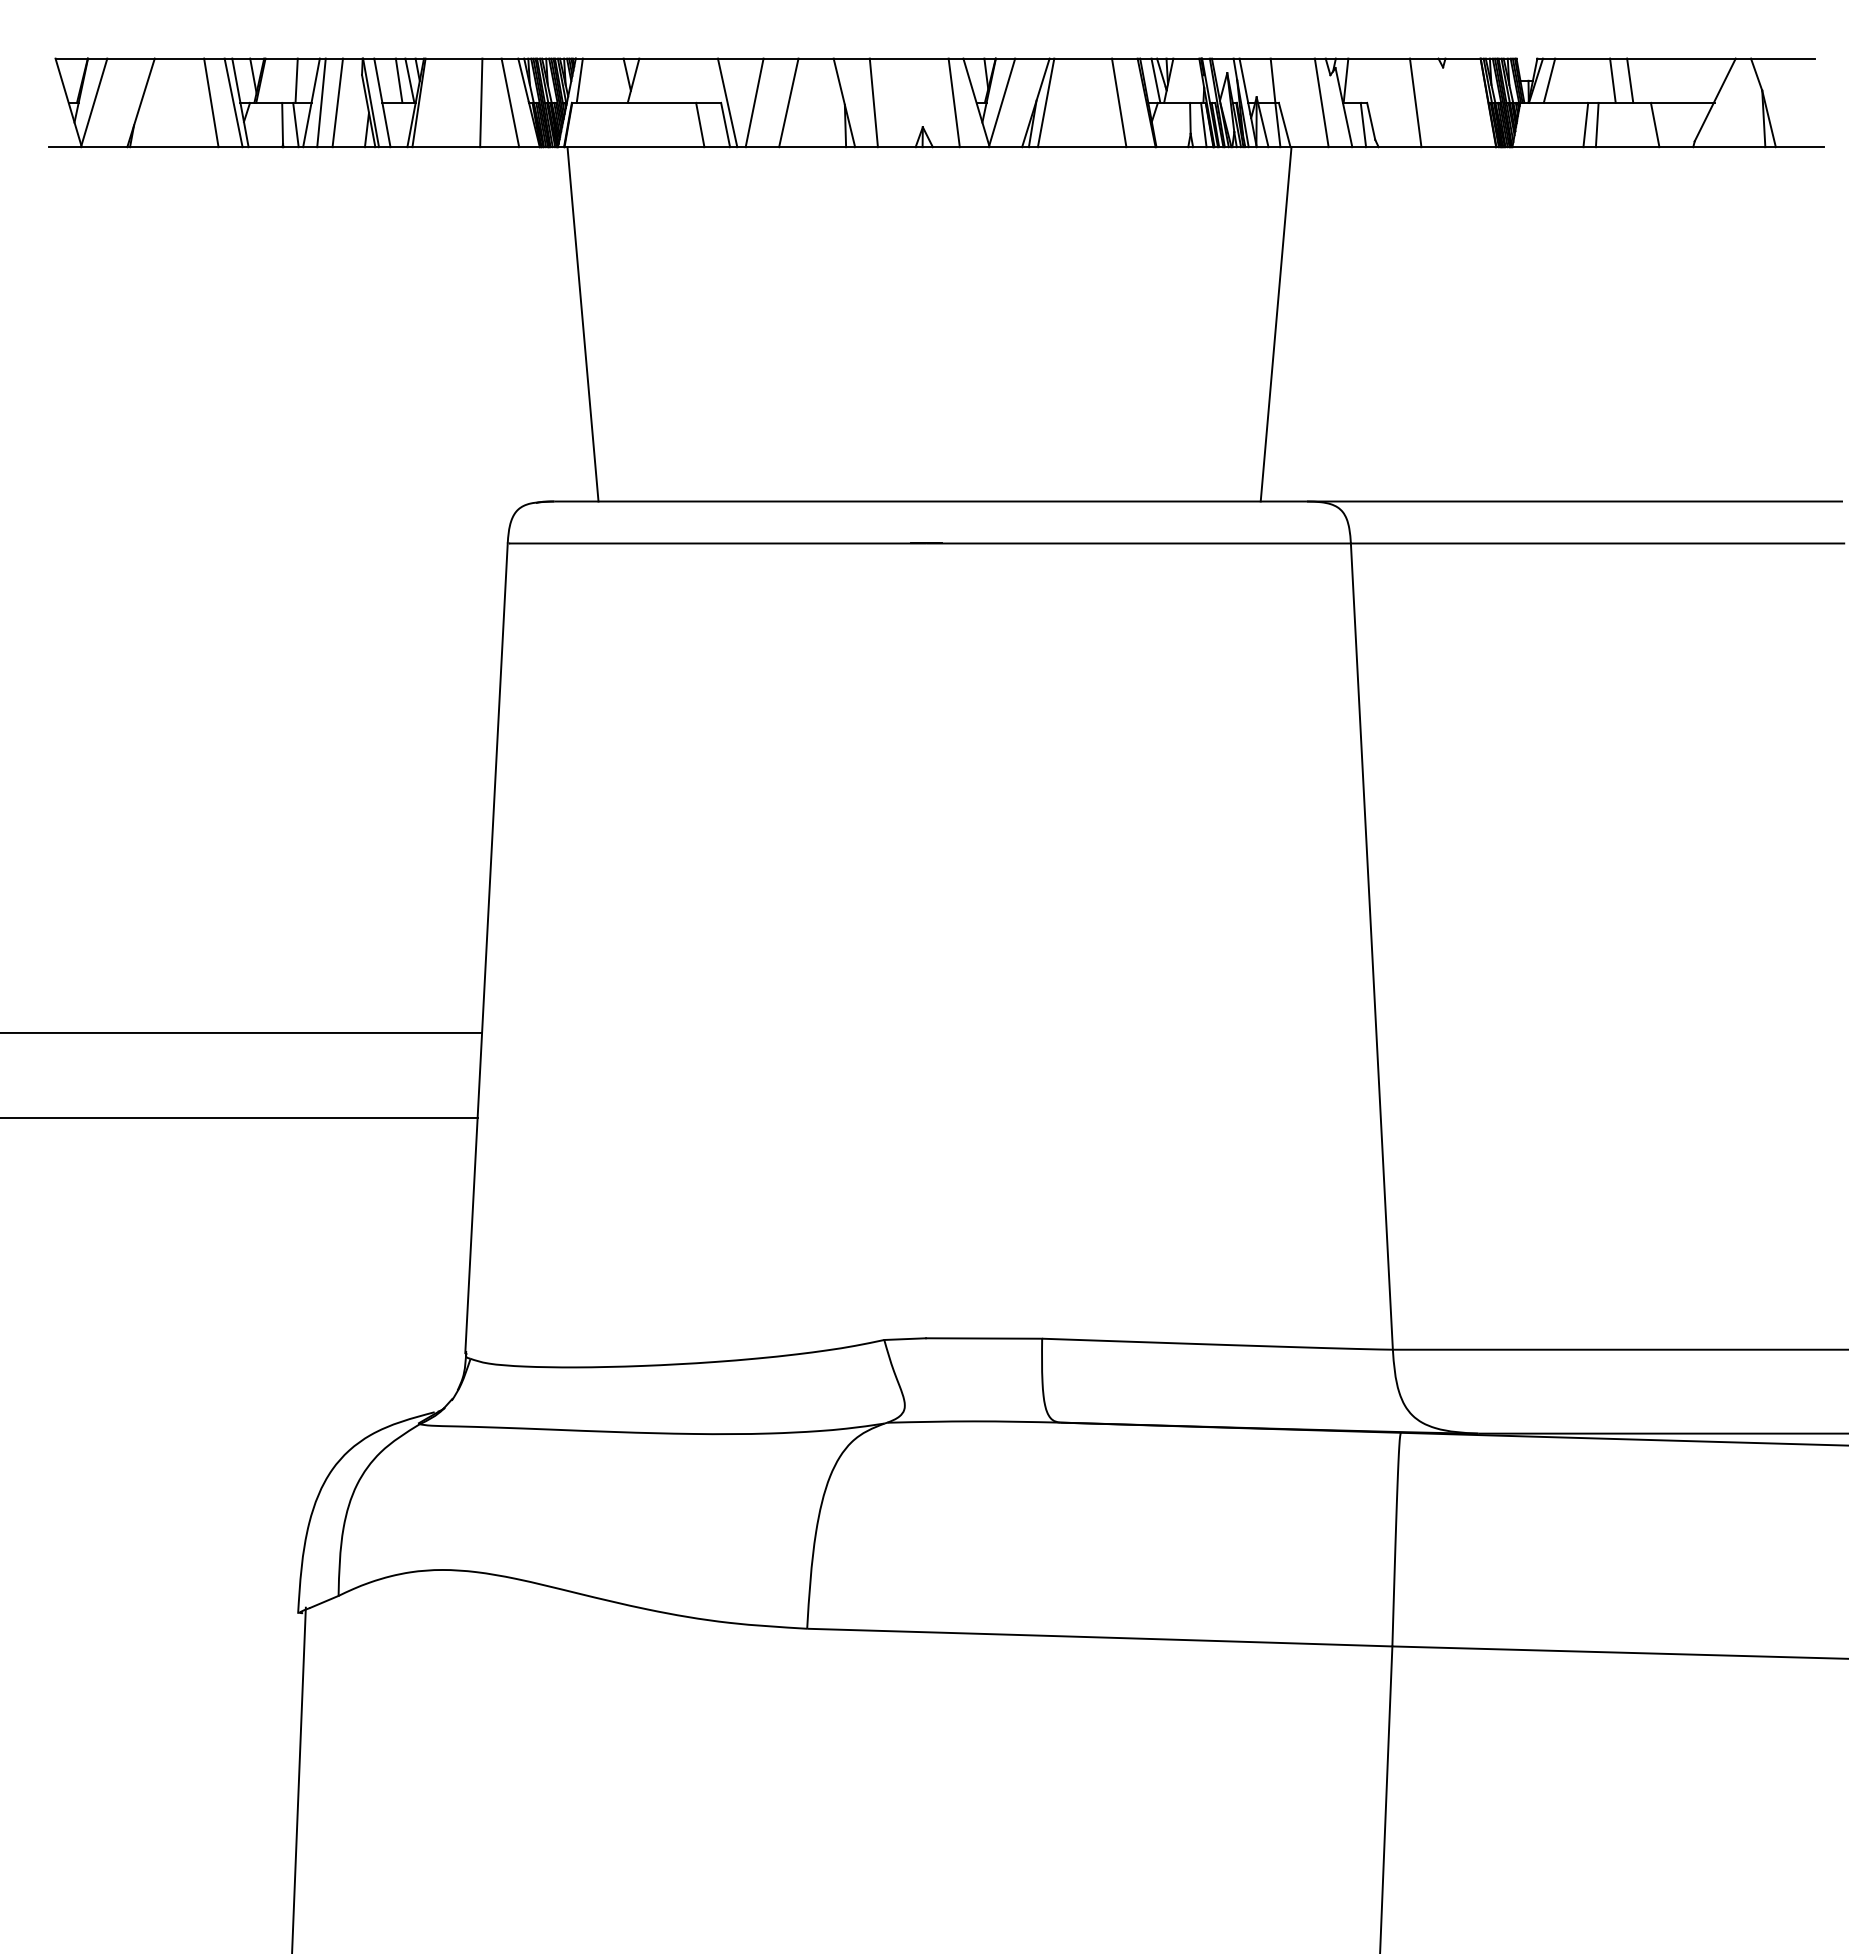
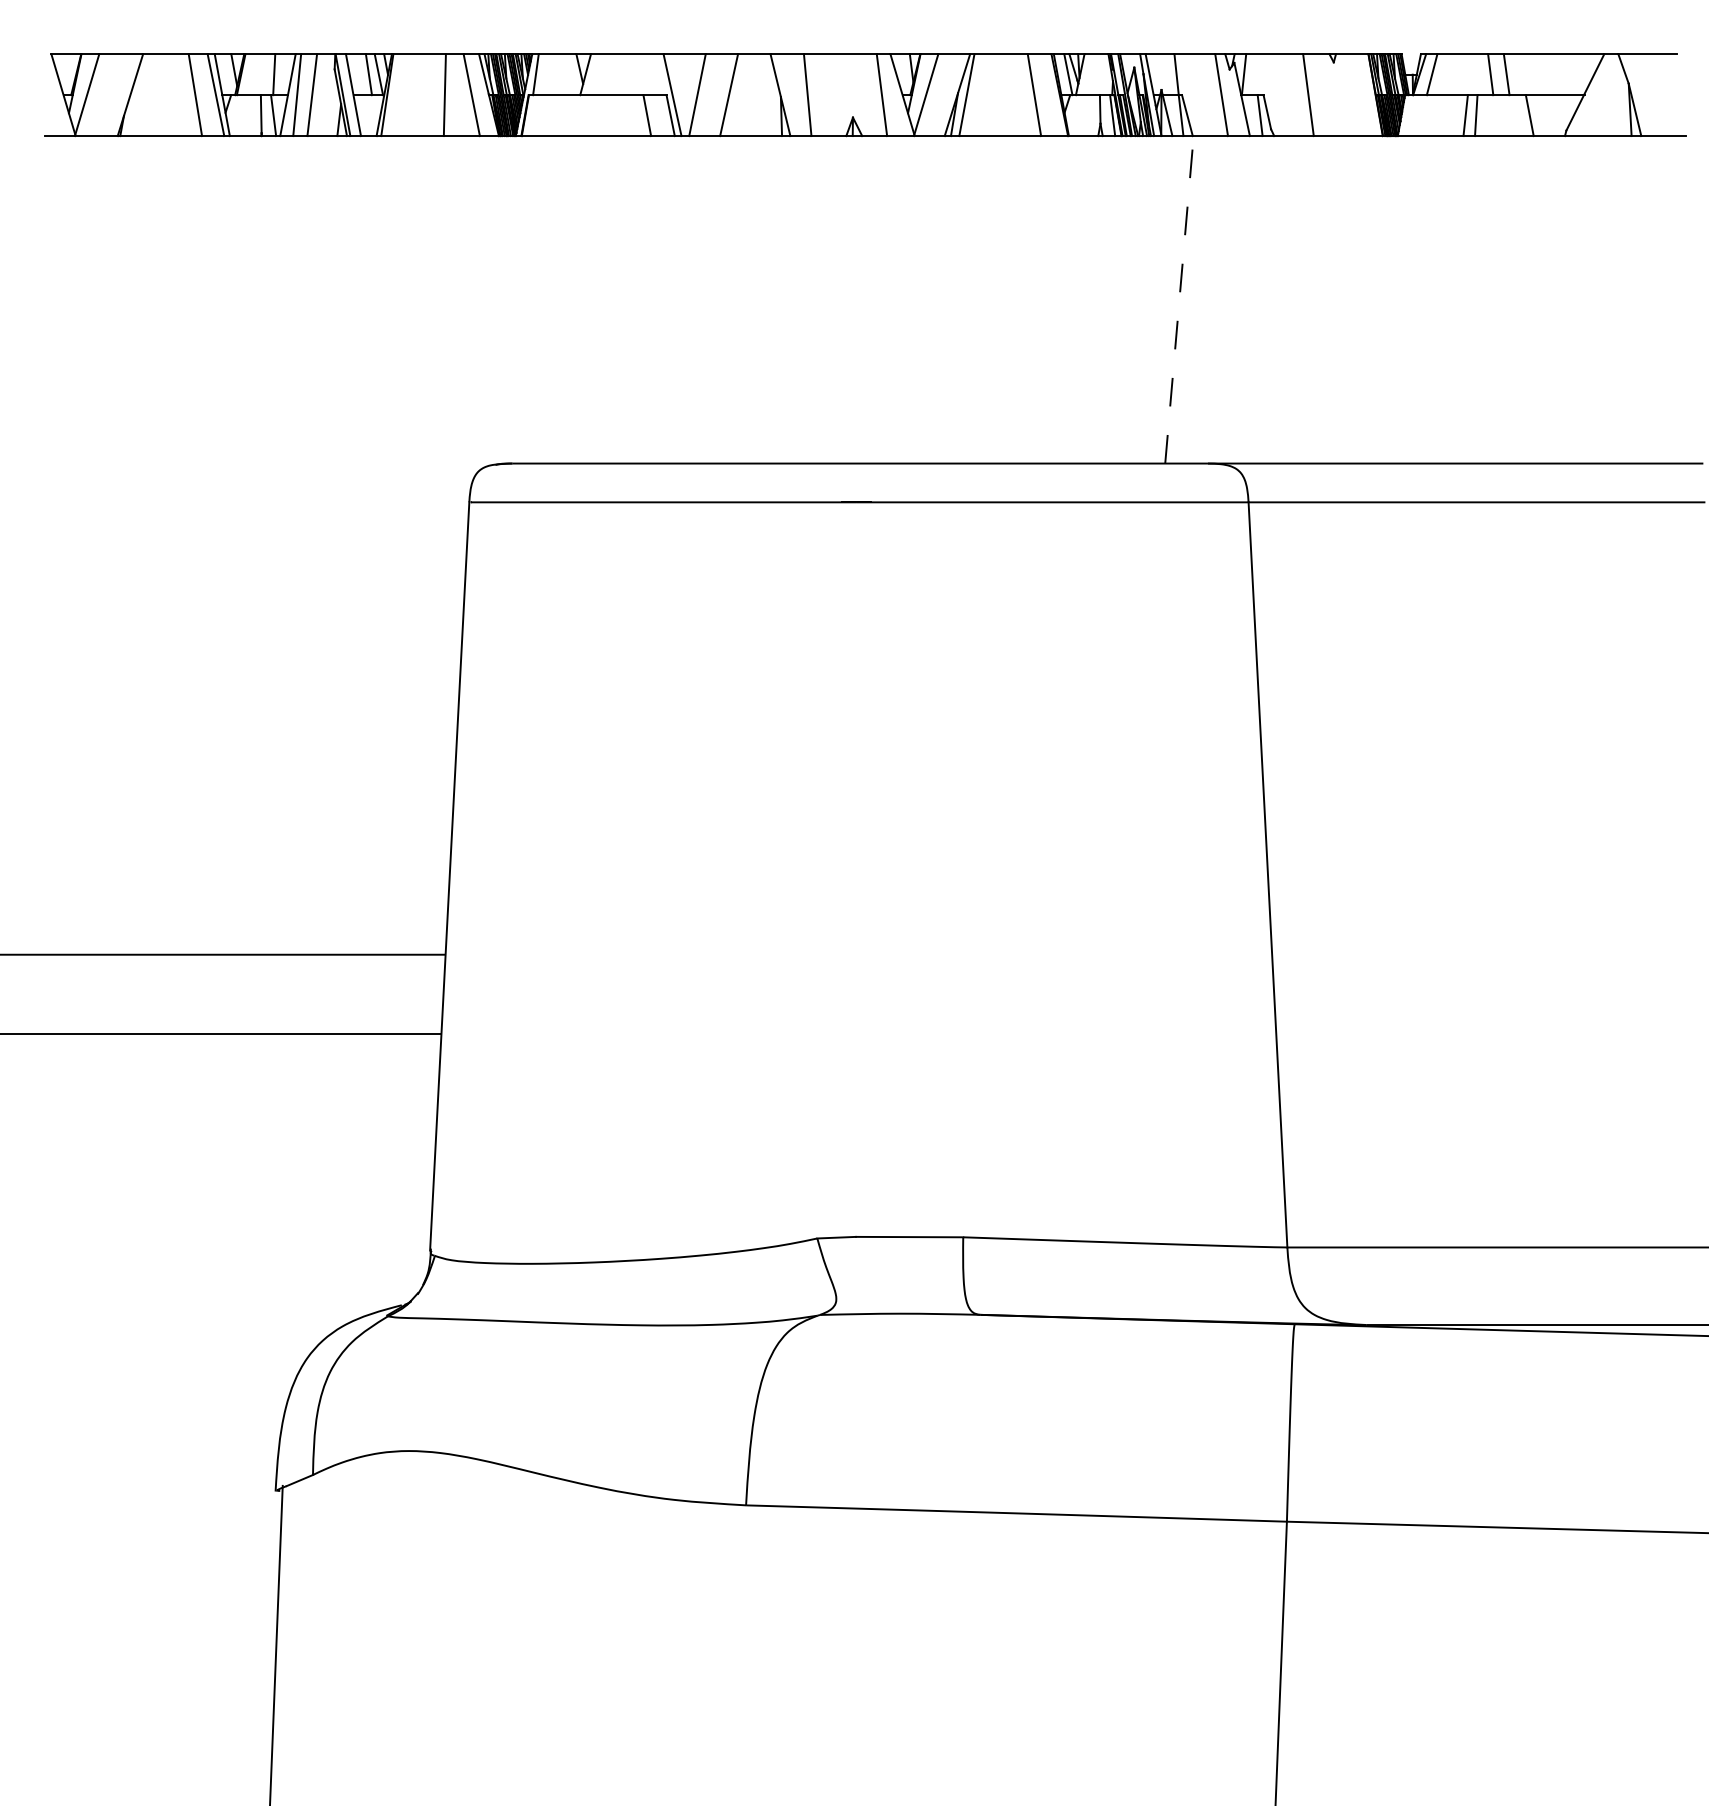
line: (582, 324) -> (538, 299), removed
line: (1276, 324) -> (1179, 299), solid -> dashed

